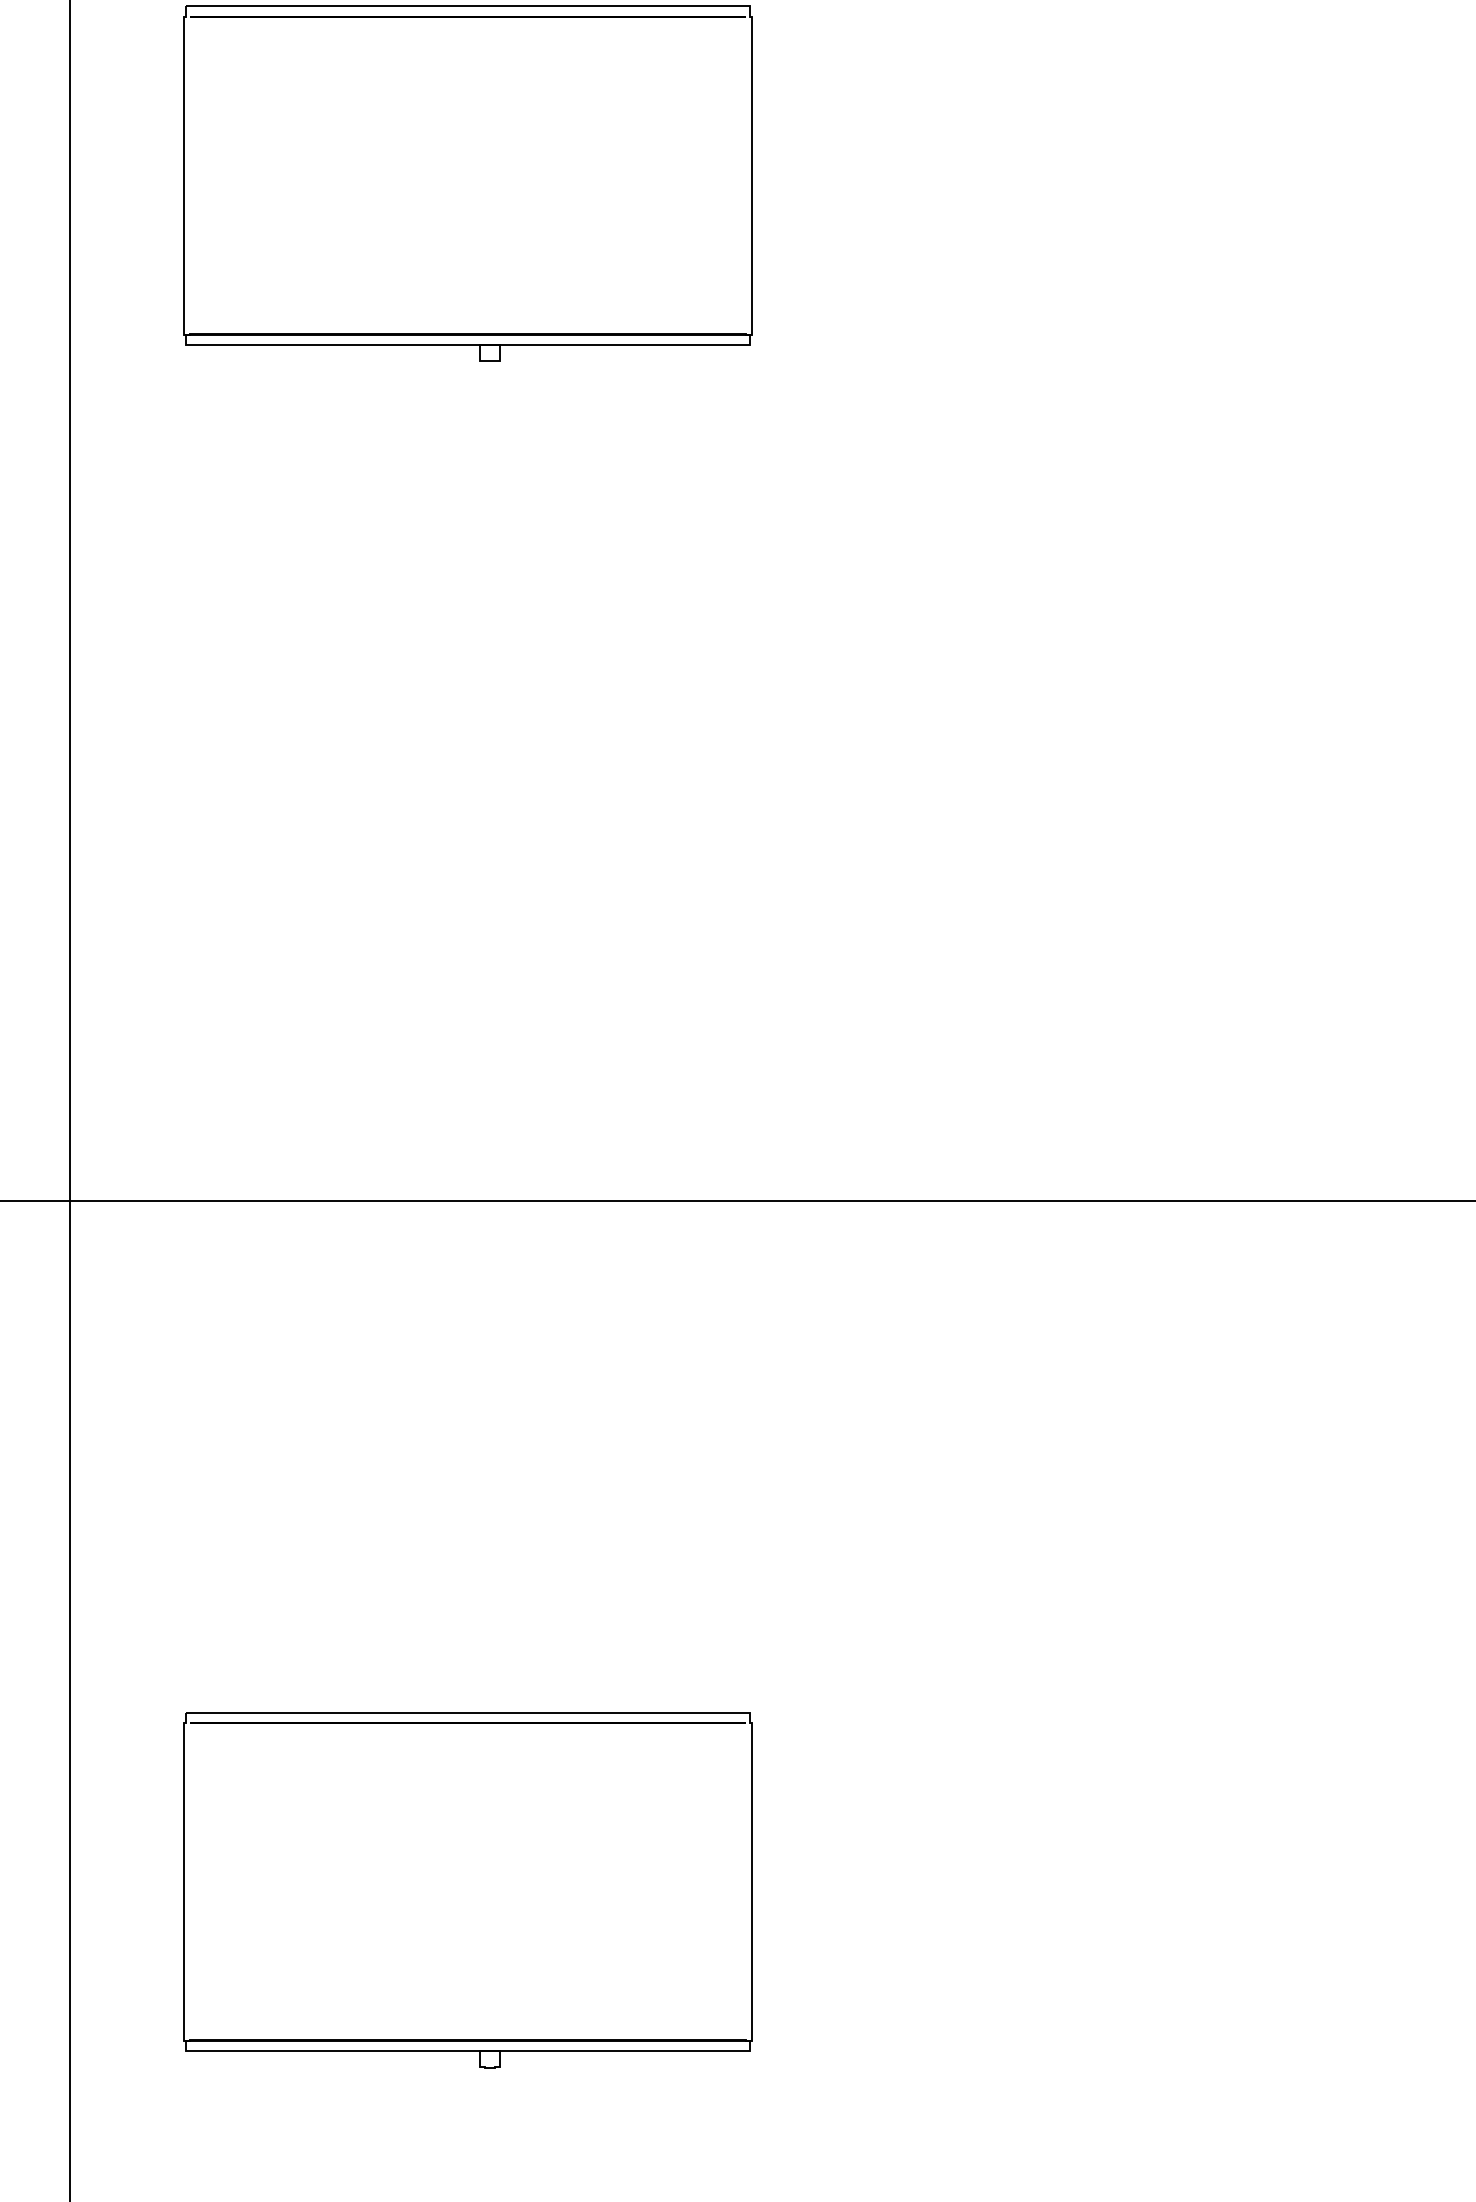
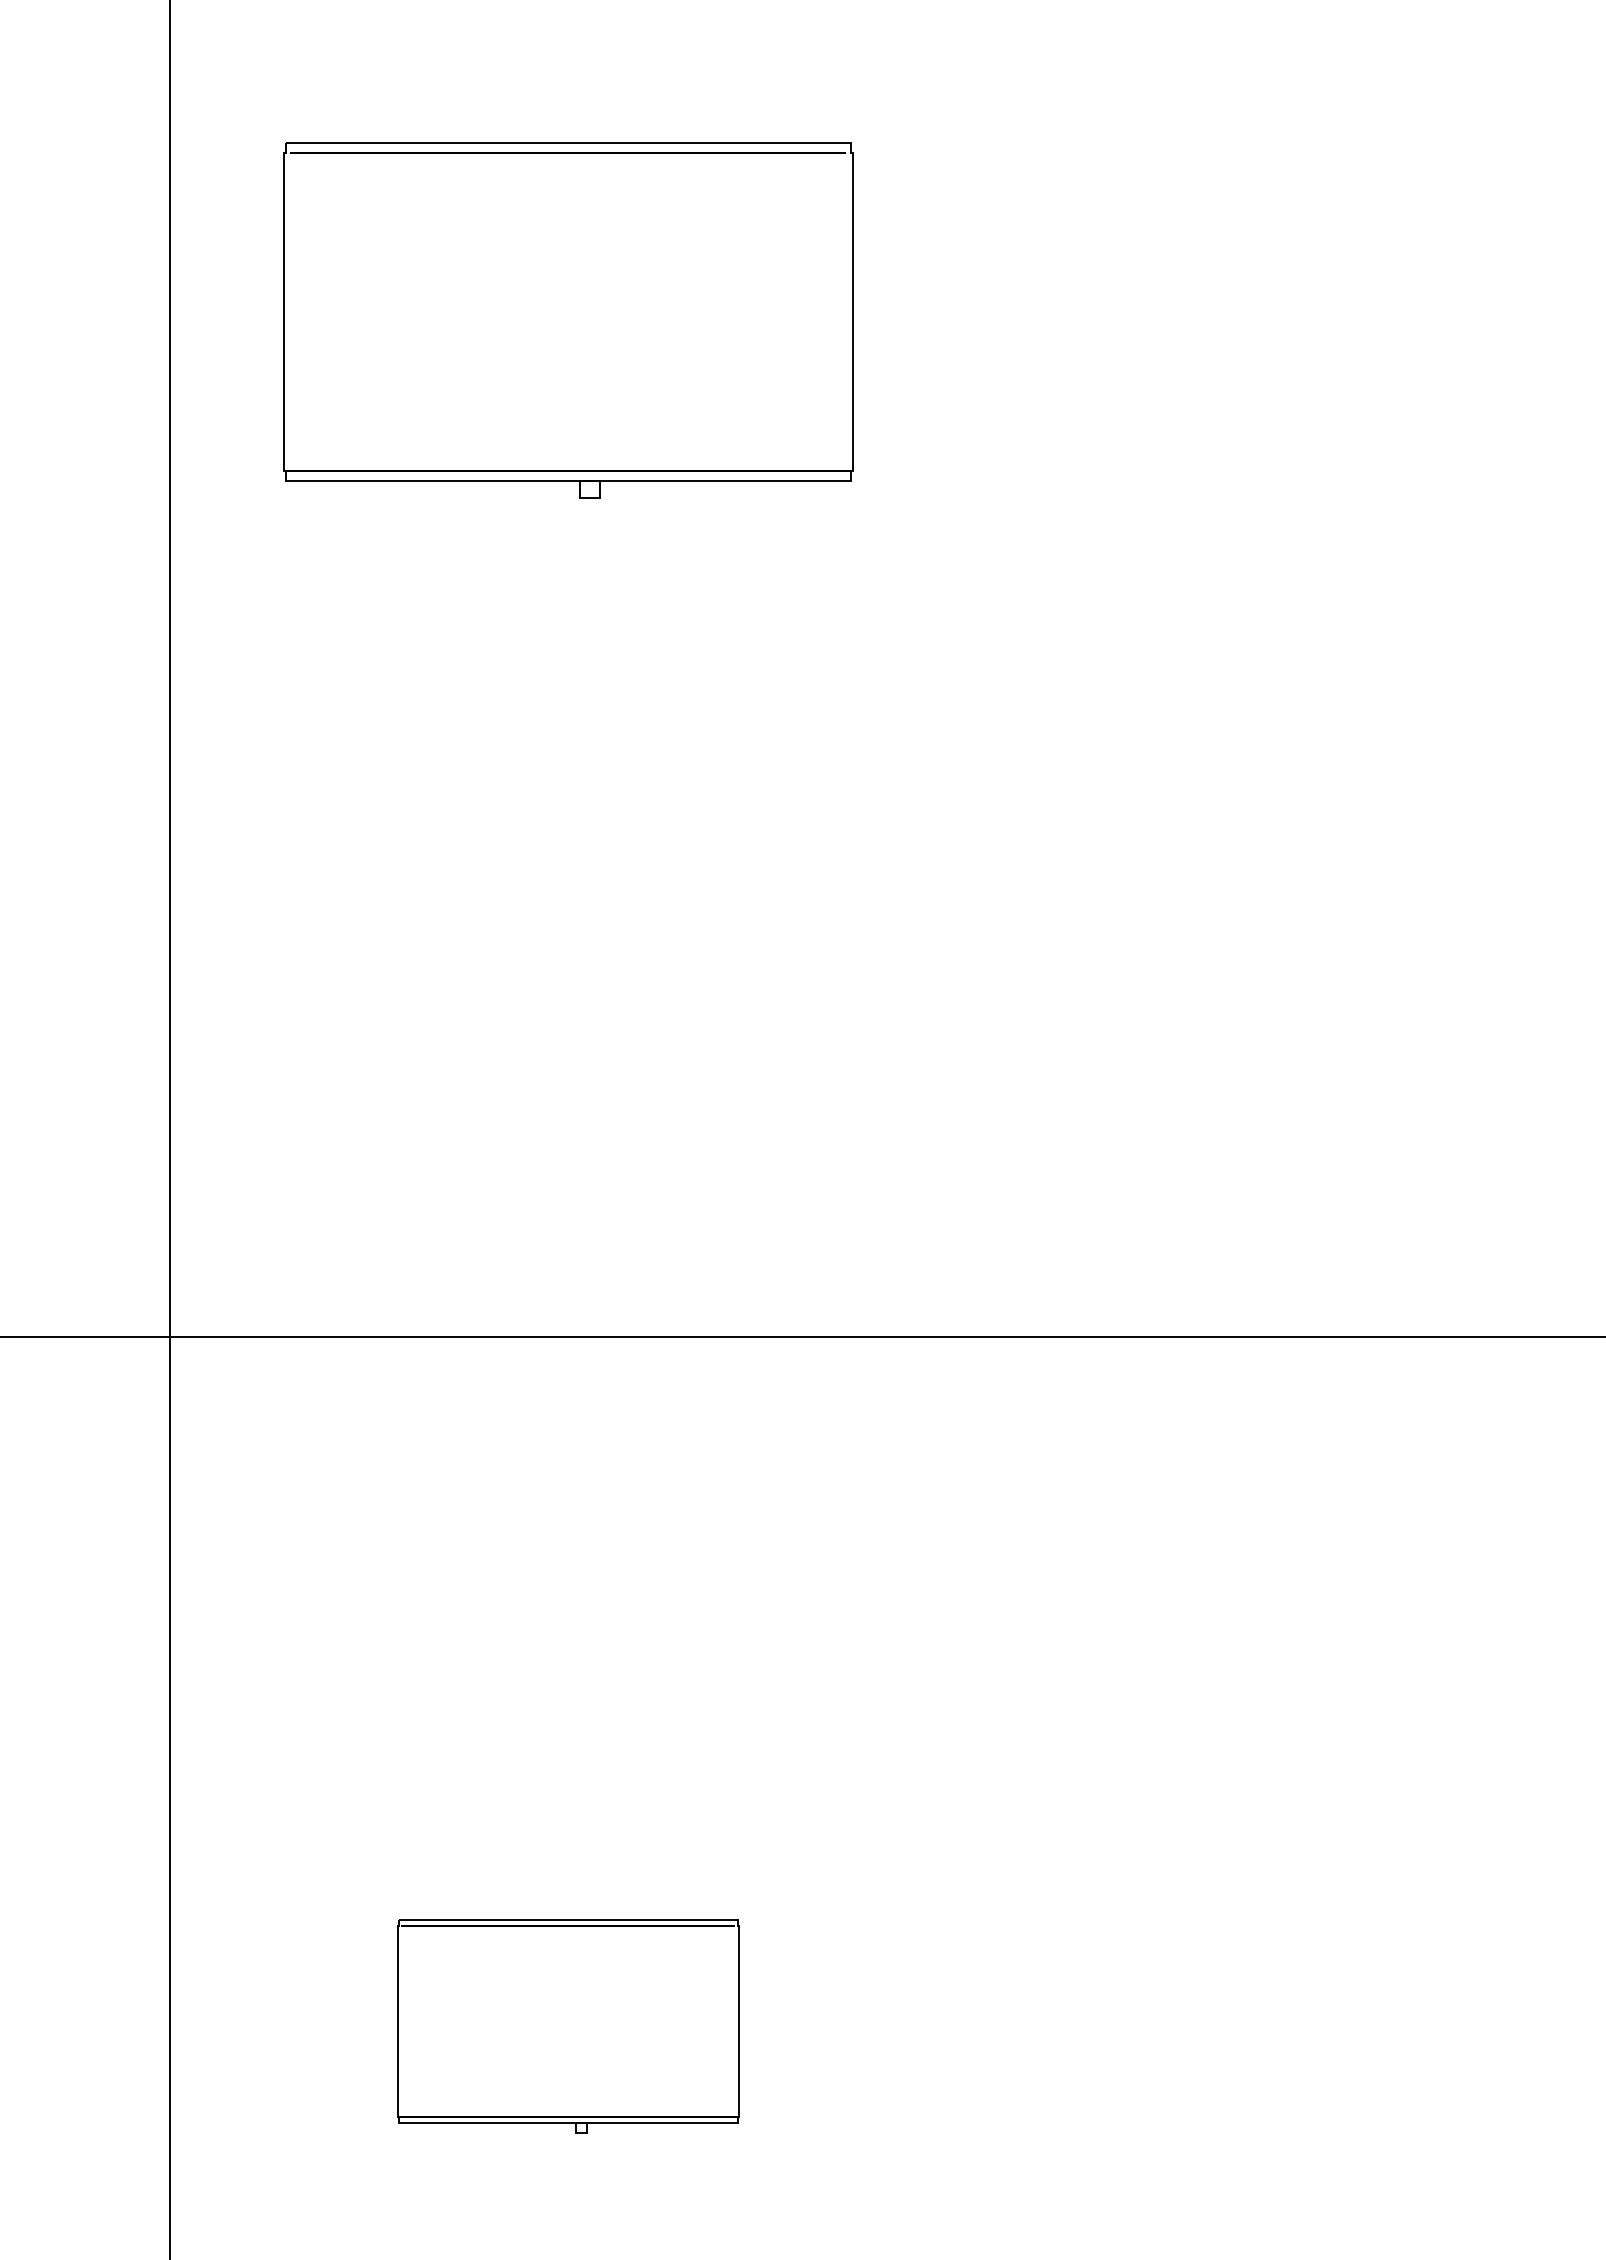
part: (468, 1890) -> (568, 2026), size x0.6

